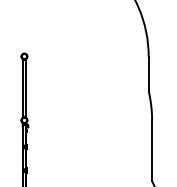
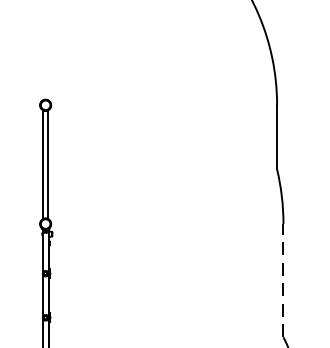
line: (152, 150) -> (284, 280), solid -> dashed

